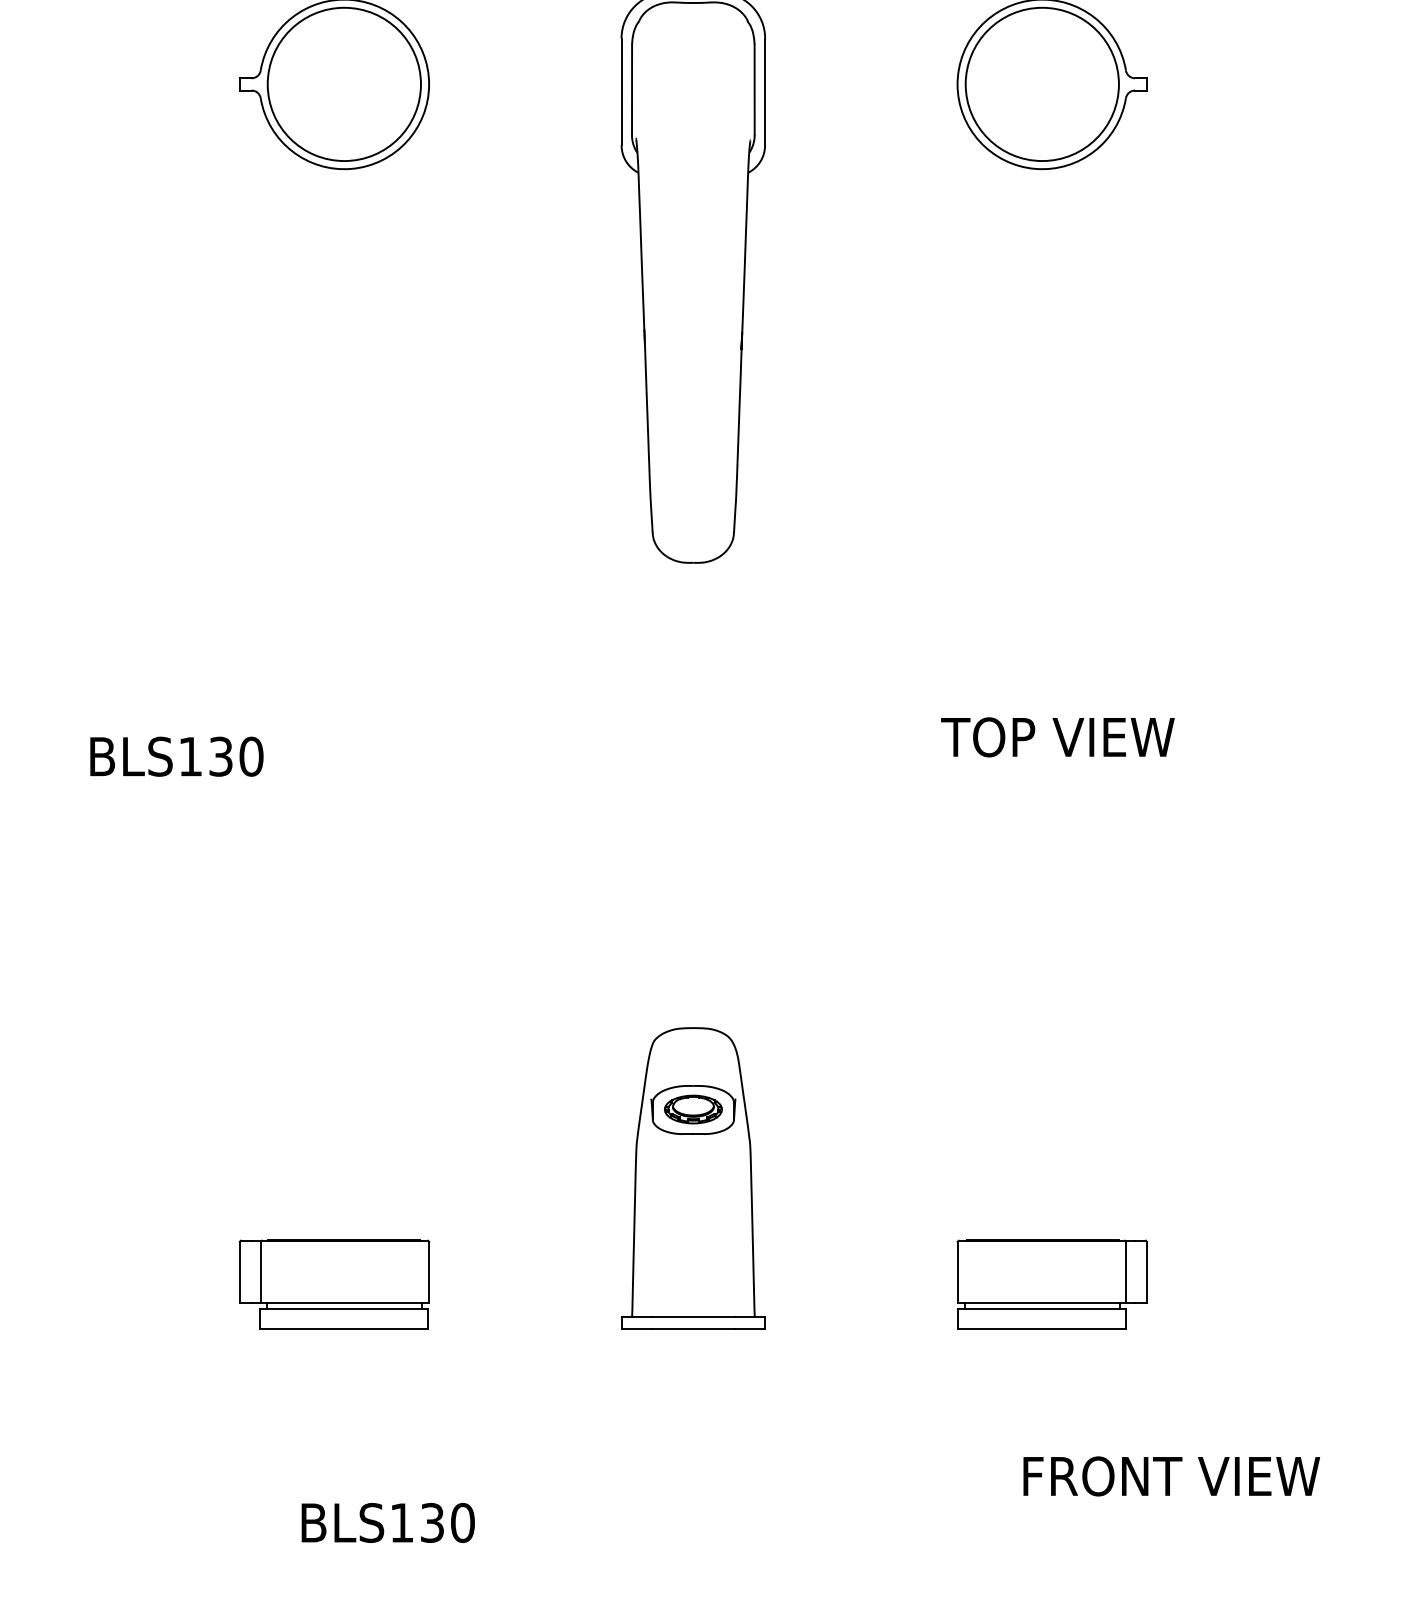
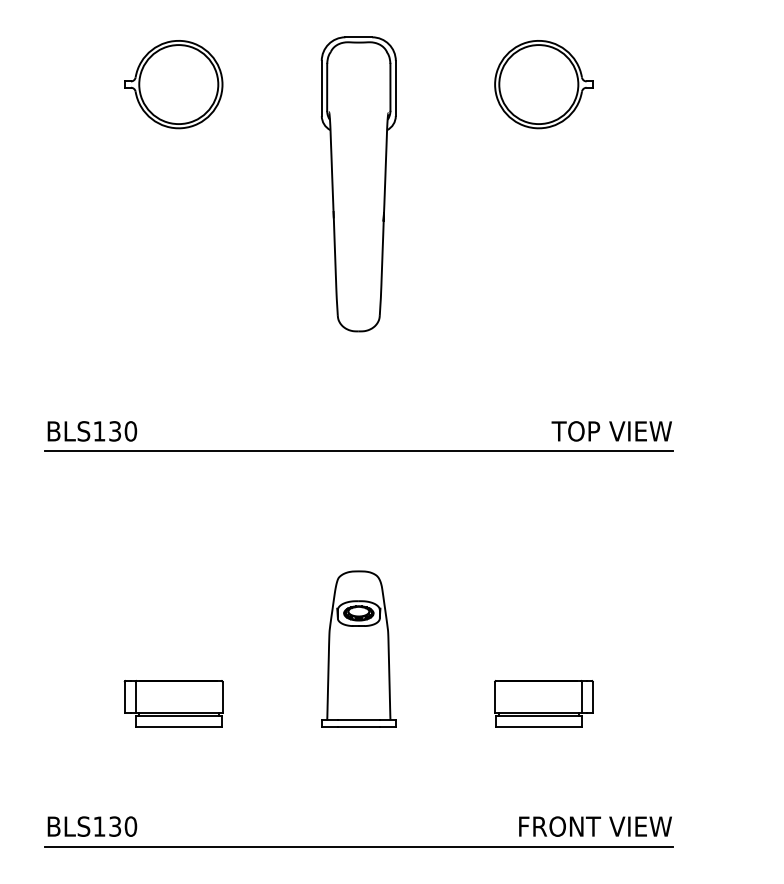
text: (1057, 737) -> (611, 431), moved
line: (694, 795) -> (359, 451), added
text: (1171, 1476) -> (595, 826), moved
text: (388, 1522) -> (92, 826), moved
line: (694, 1561) -> (359, 846), added

